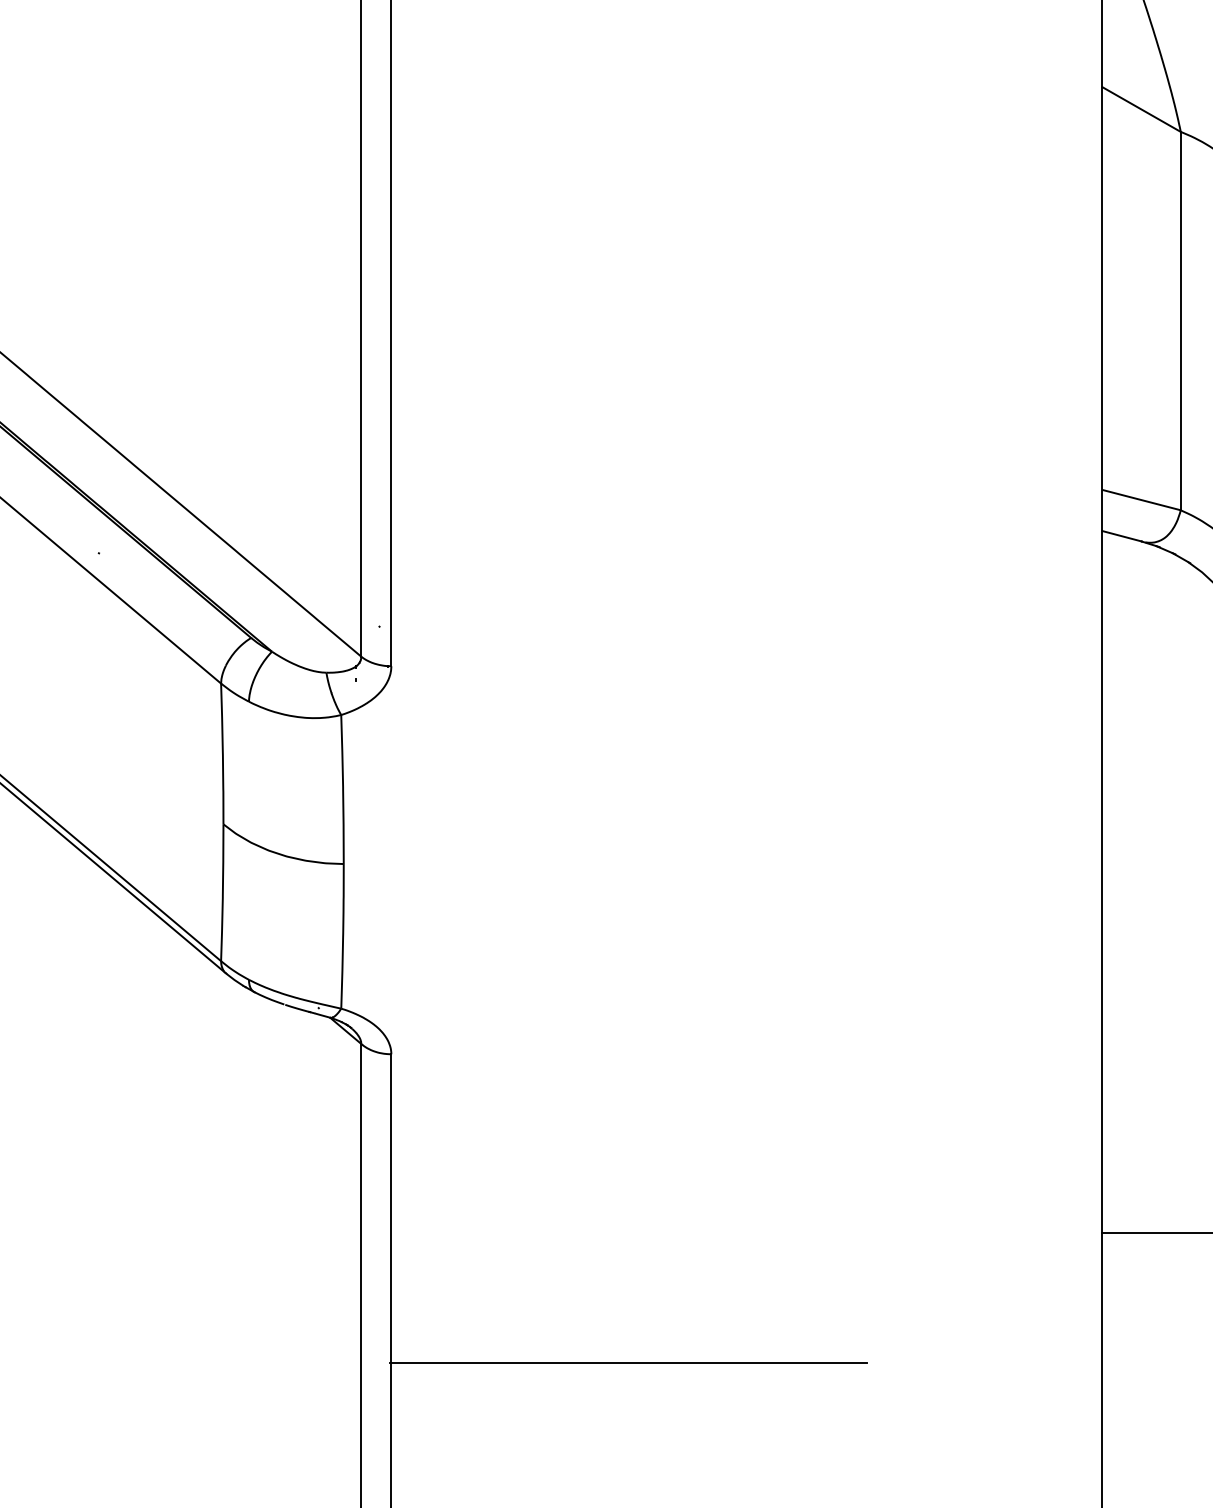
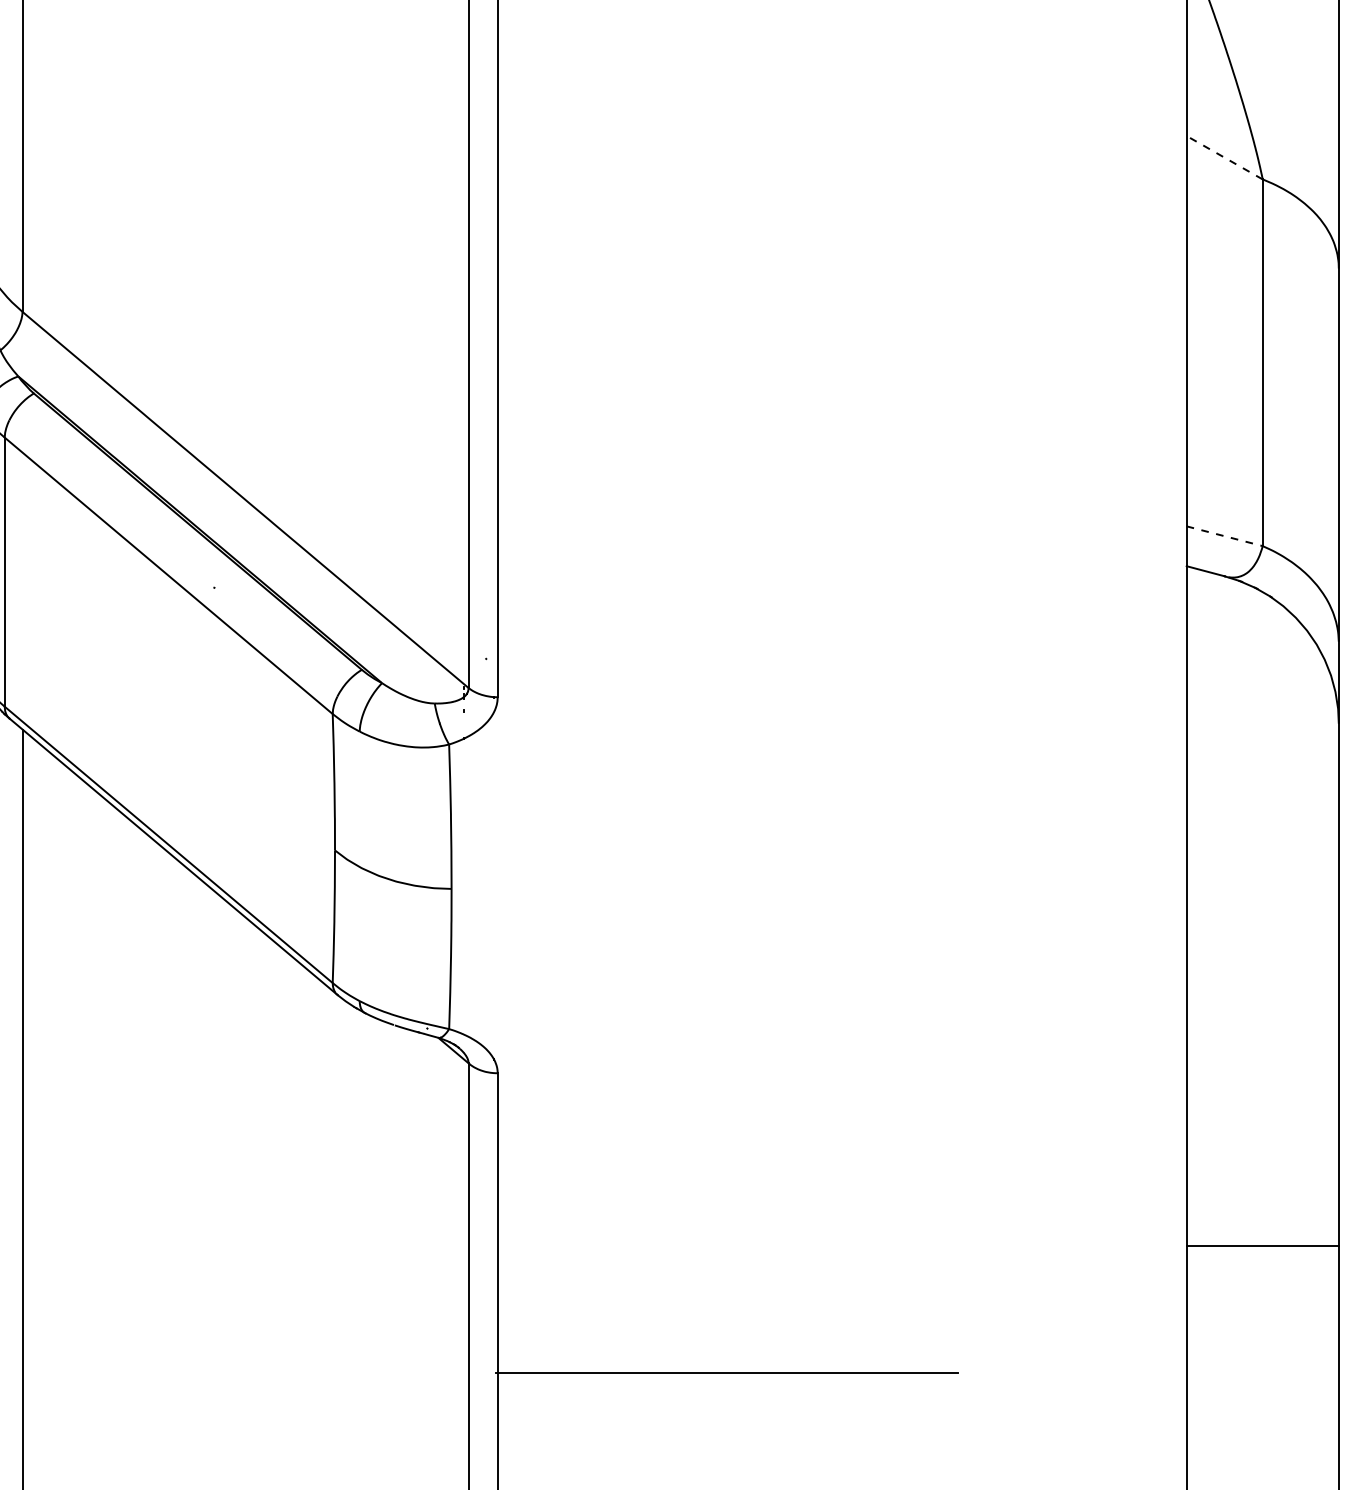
line: (1141, 109) -> (1224, 157), solid -> dashed
line: (1142, 500) -> (1225, 536), solid -> dashed

